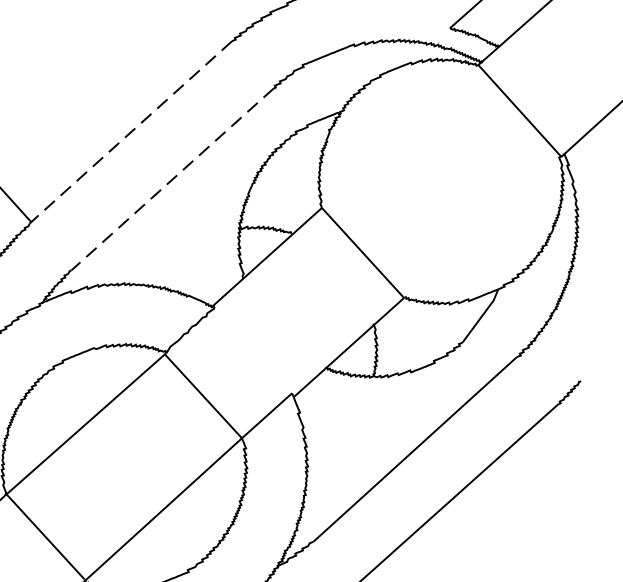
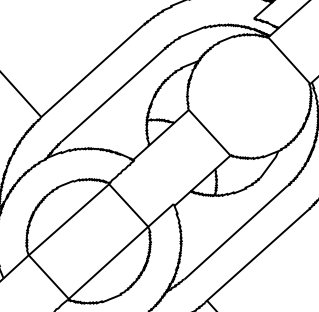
line: (130, 132) -> (91, 71), dashed -> solid
line: (171, 179) -> (112, 95), dashed -> solid

